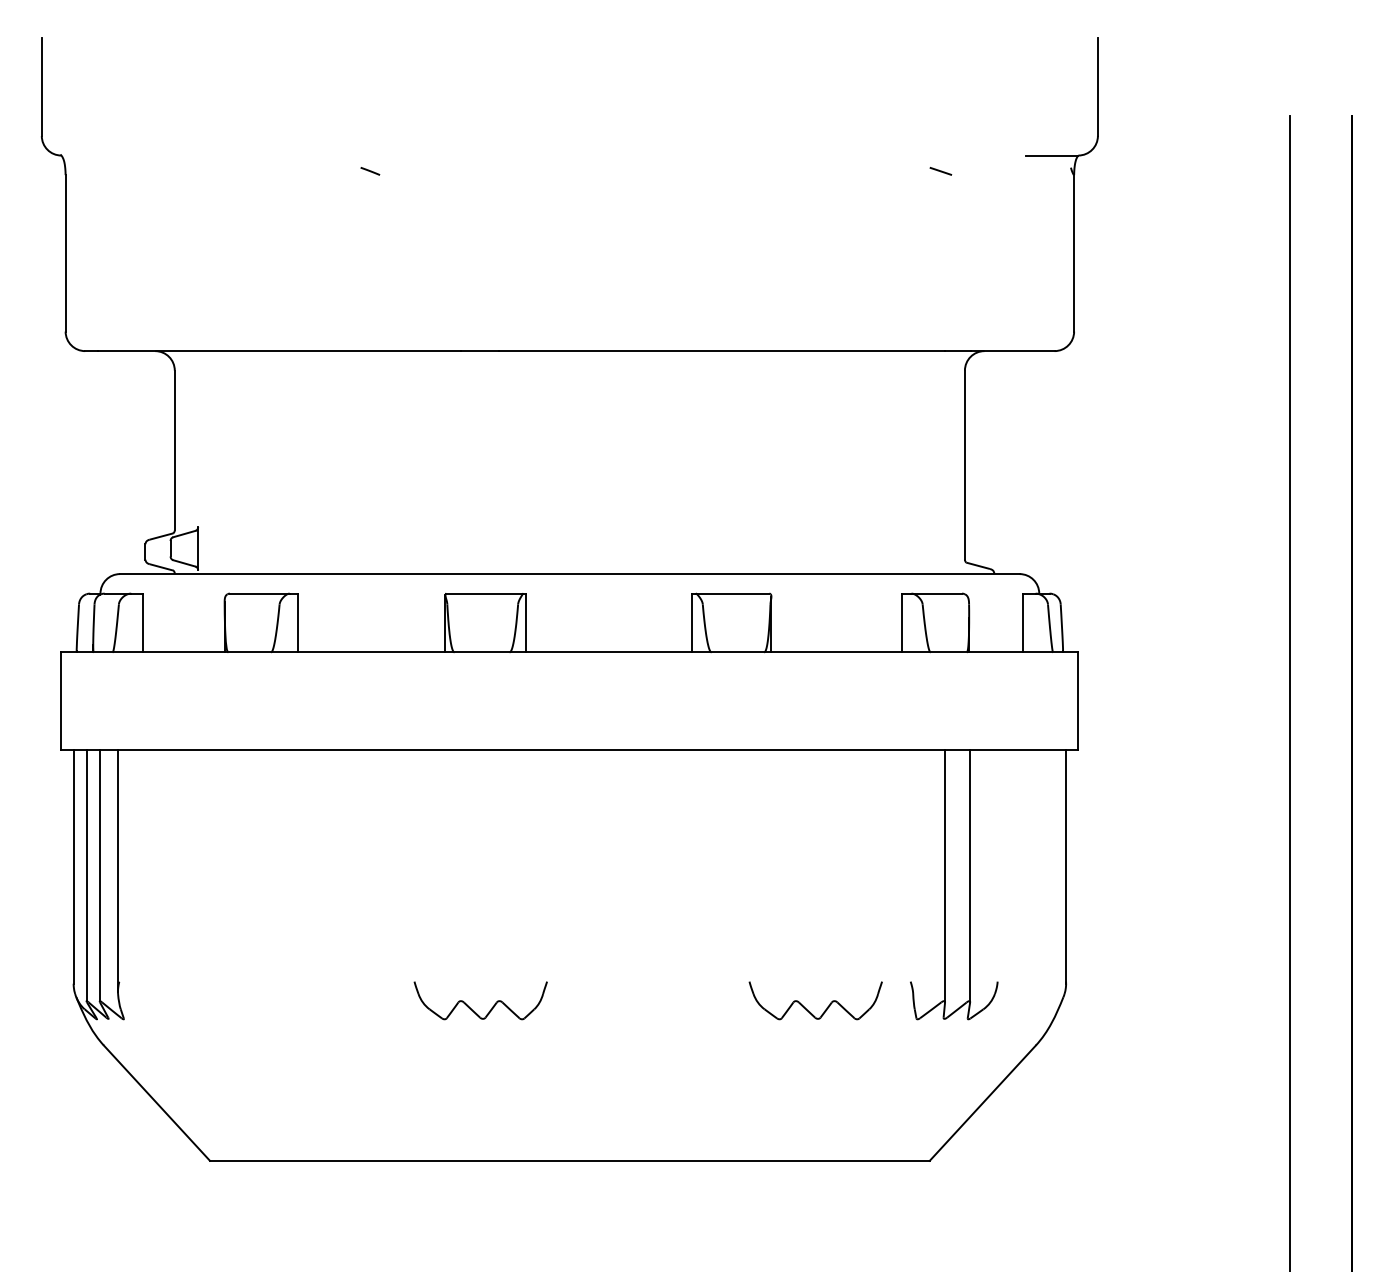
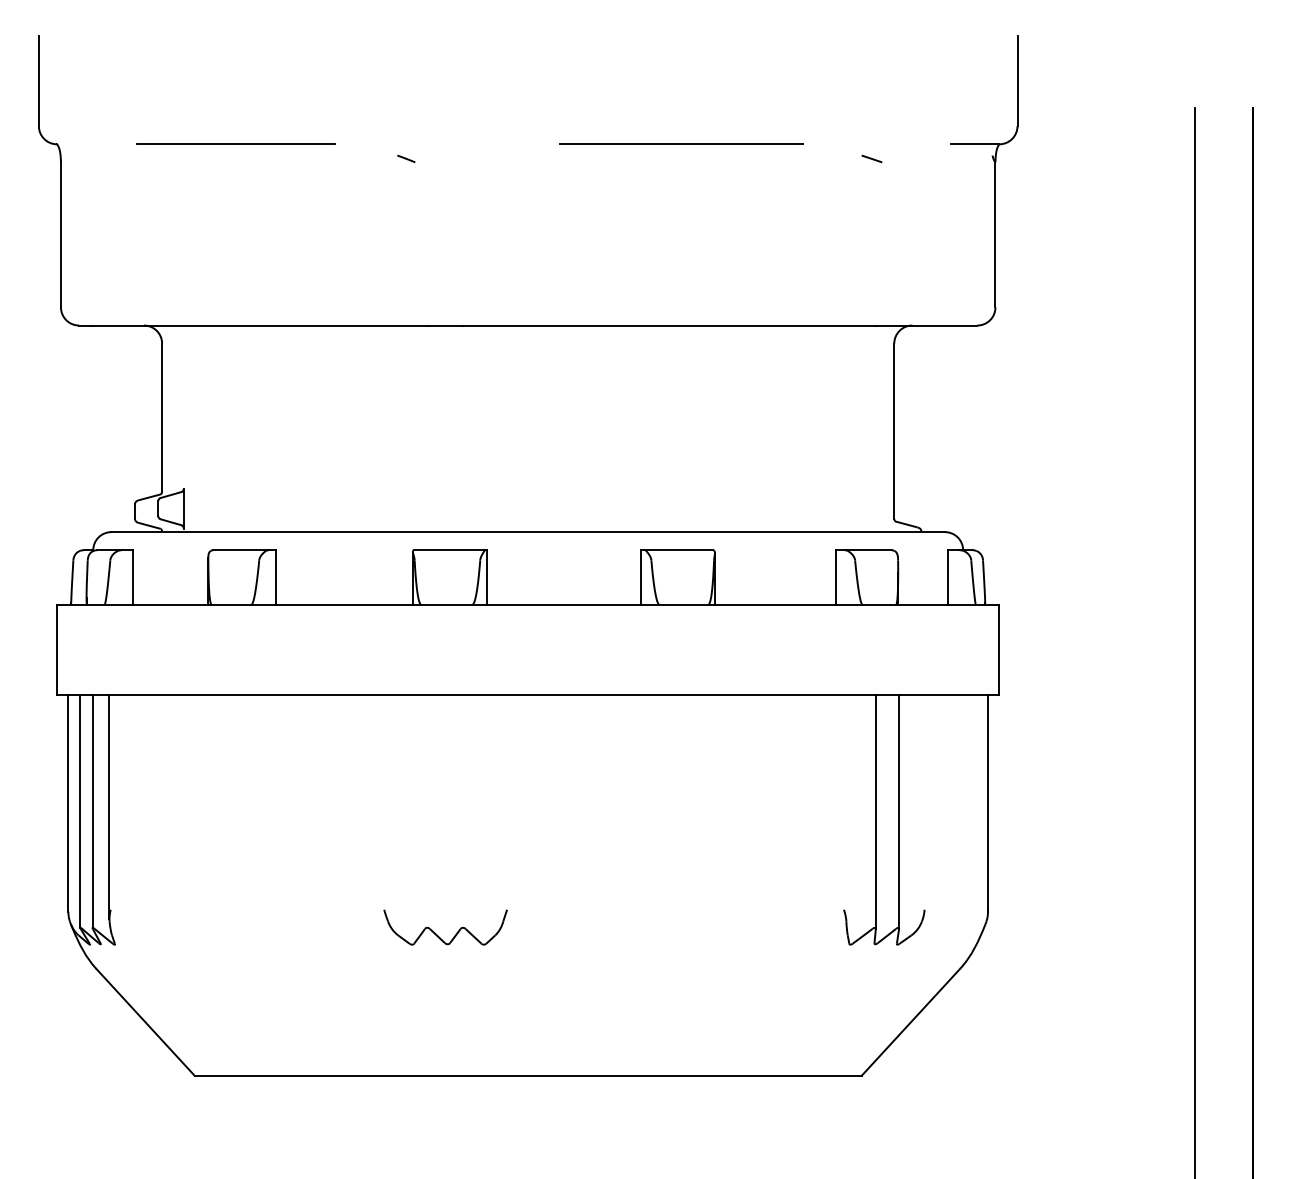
line: (254, 155) -> (235, 144), added
line: (735, 155) -> (681, 144), added
line: (370, 171) -> (406, 159), moved
part: (806, 1008) -> (747, 934), removed

